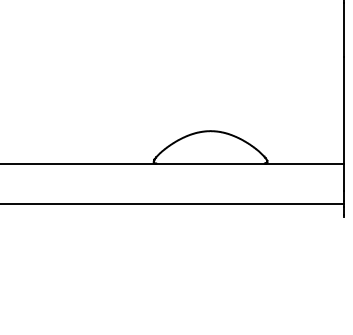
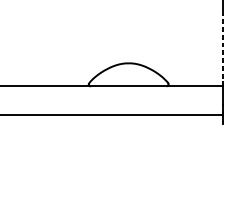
line: (344, 109) -> (223, 48), solid -> dashed

